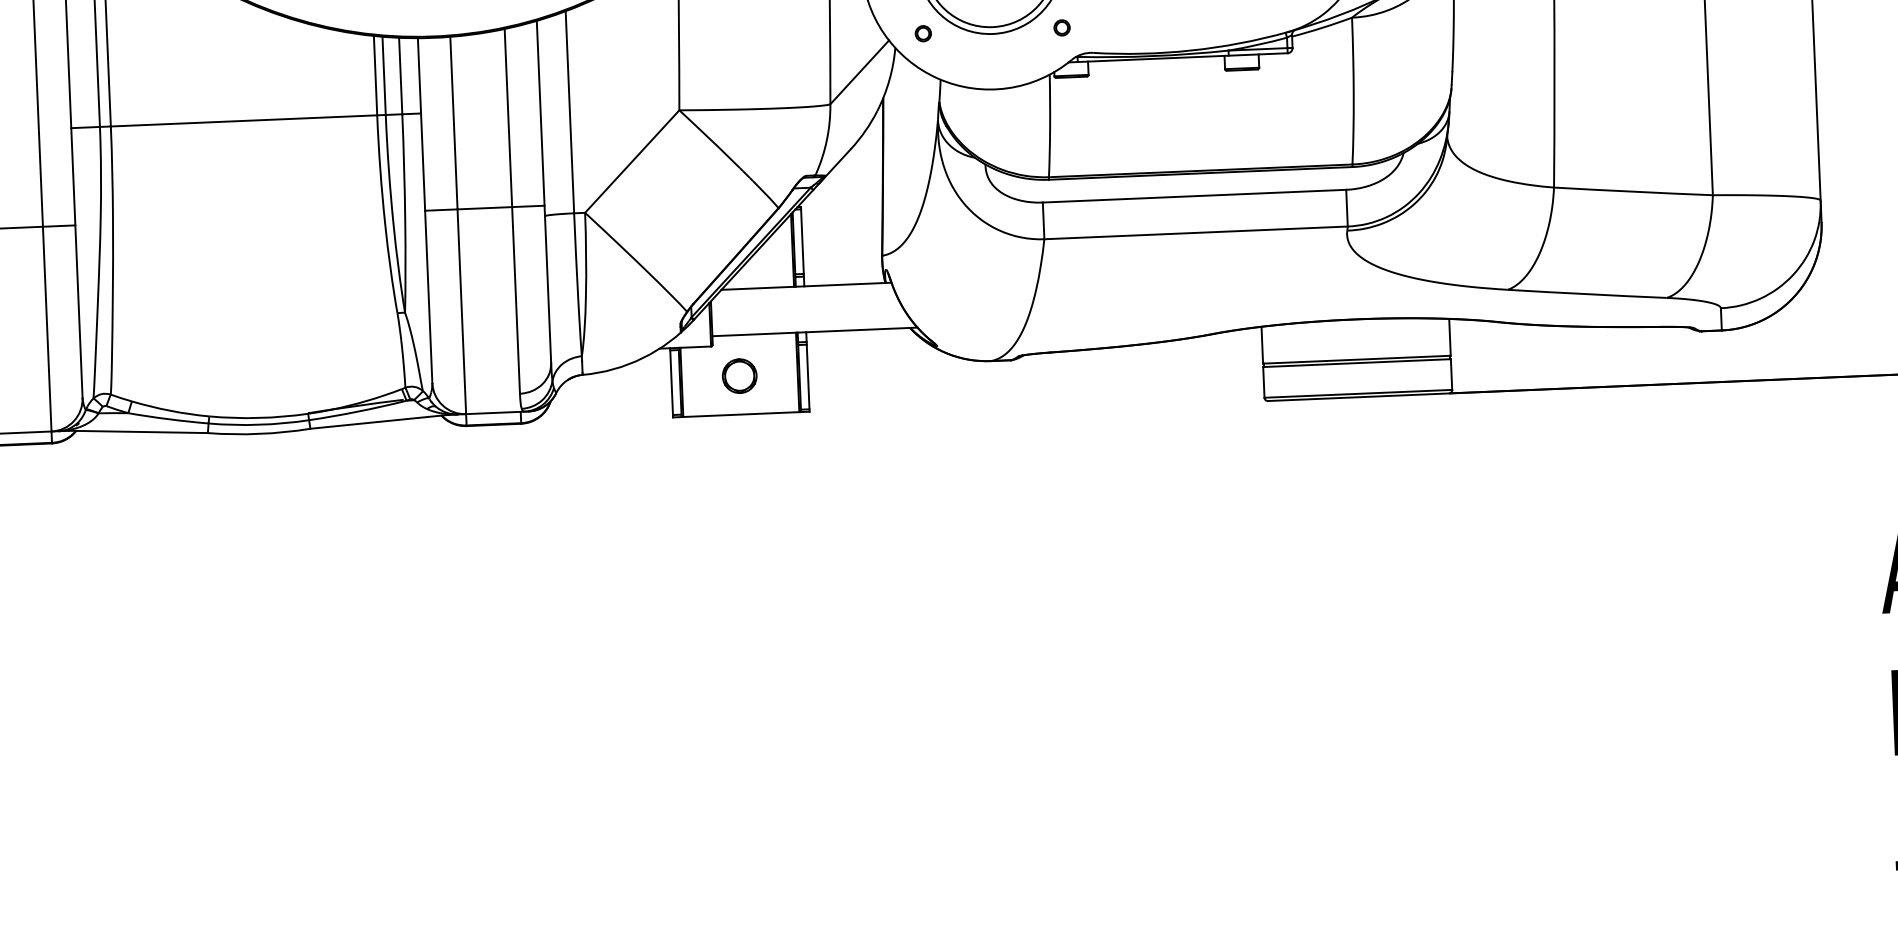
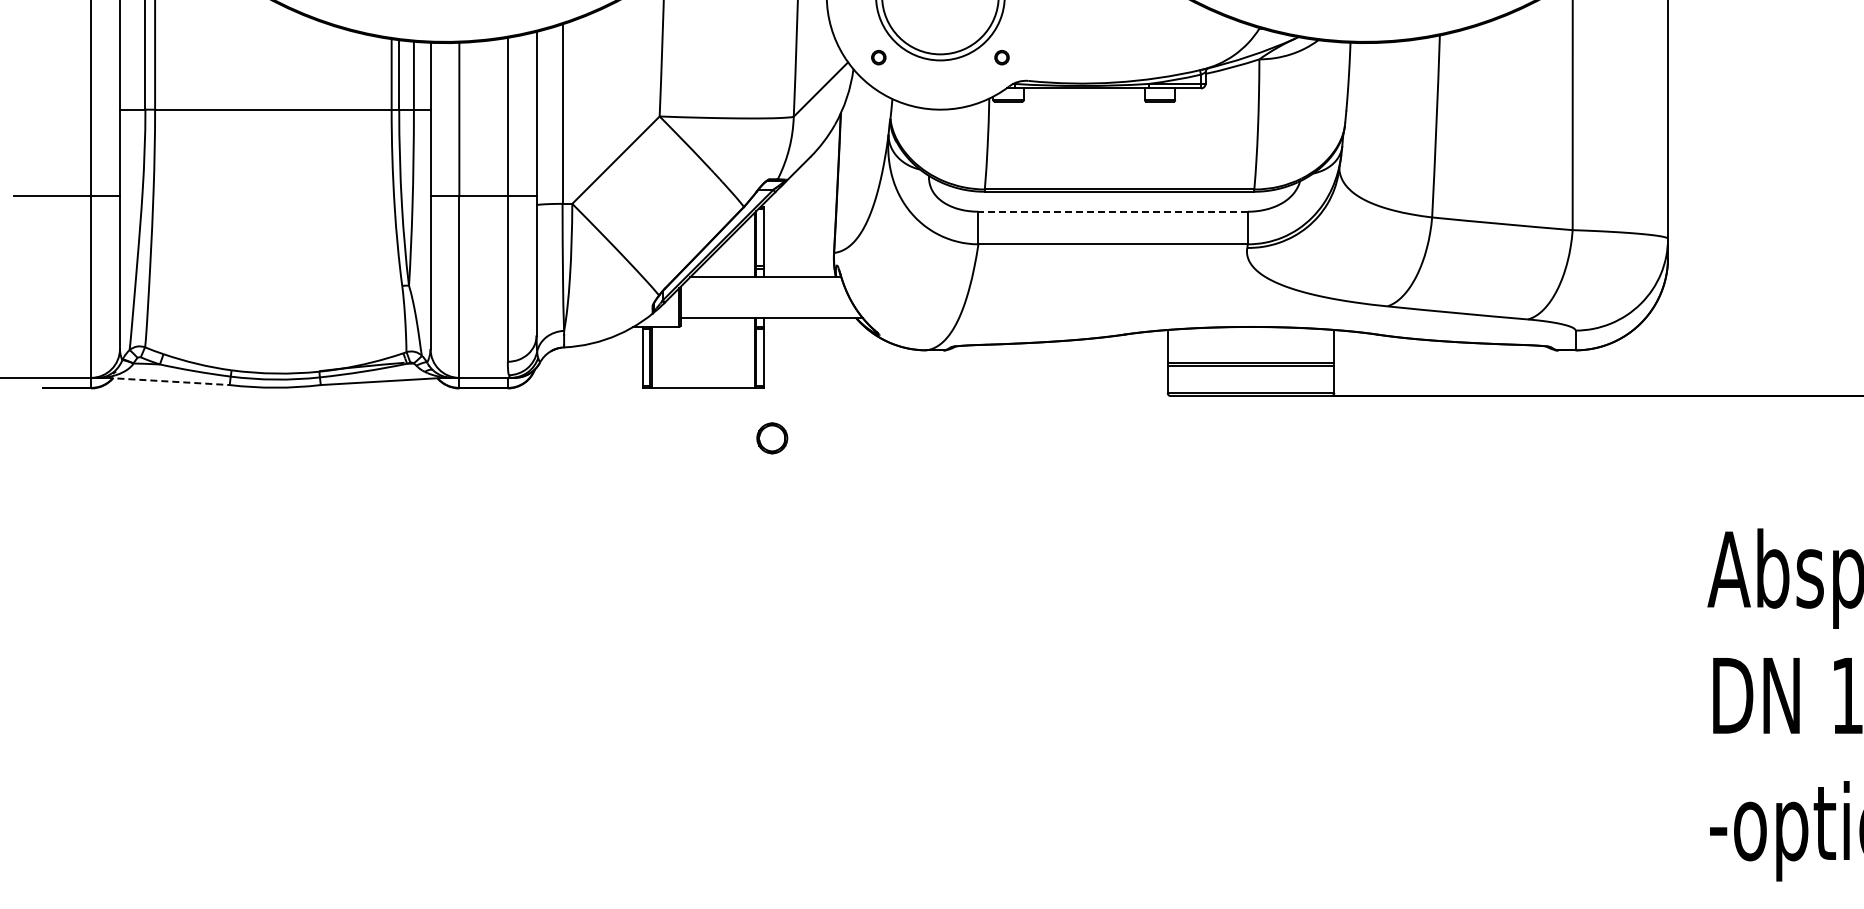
line: (1194, 195) -> (1113, 211), solid -> dashed
part: (739, 376) -> (772, 438), moved
line: (138, 431) -> (168, 381), solid -> dashed

